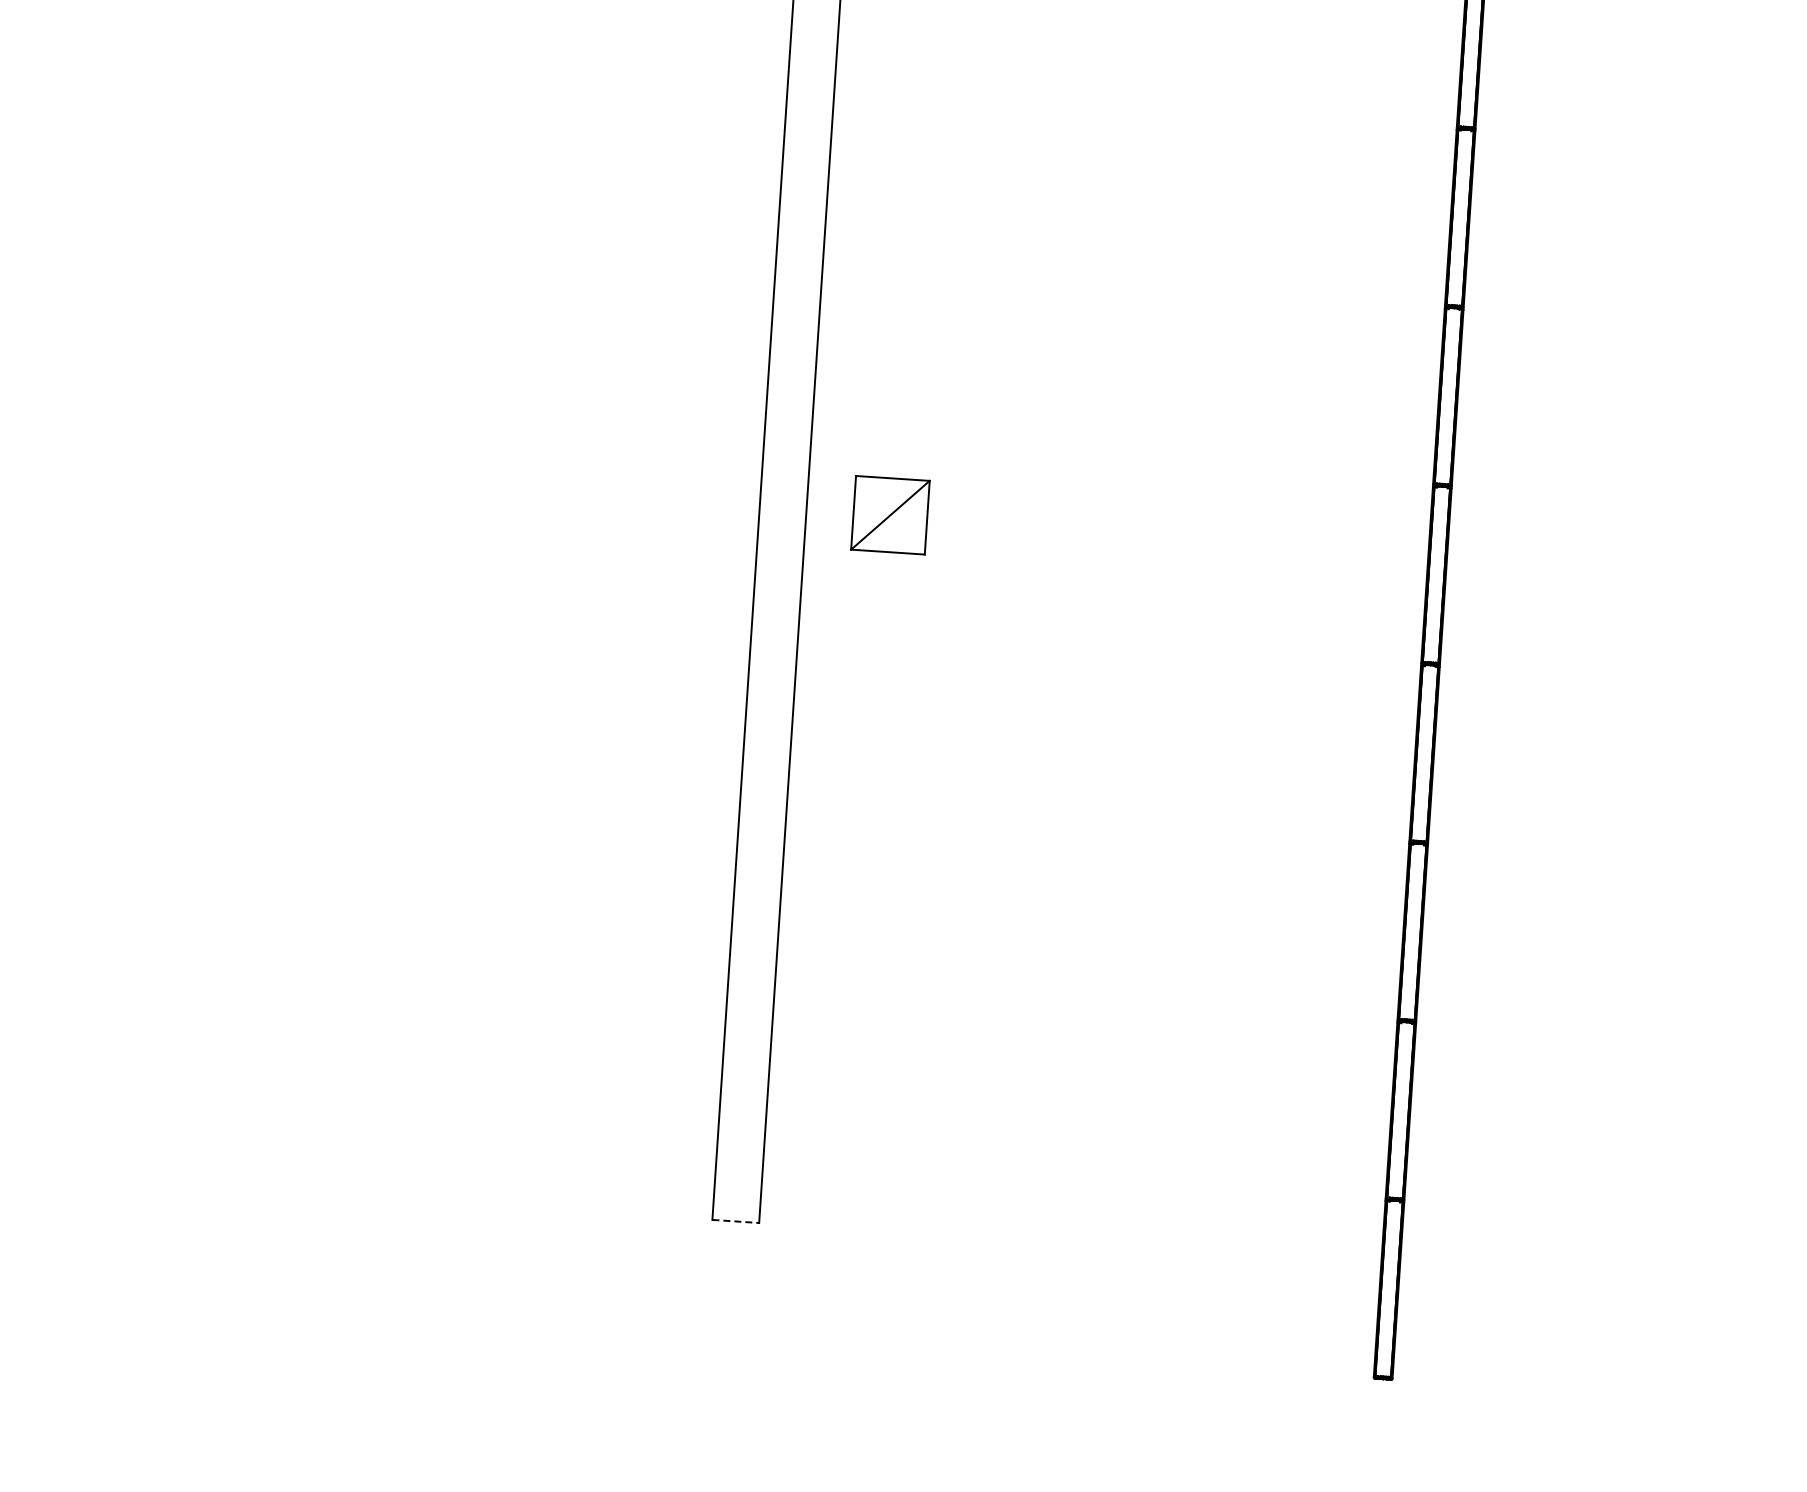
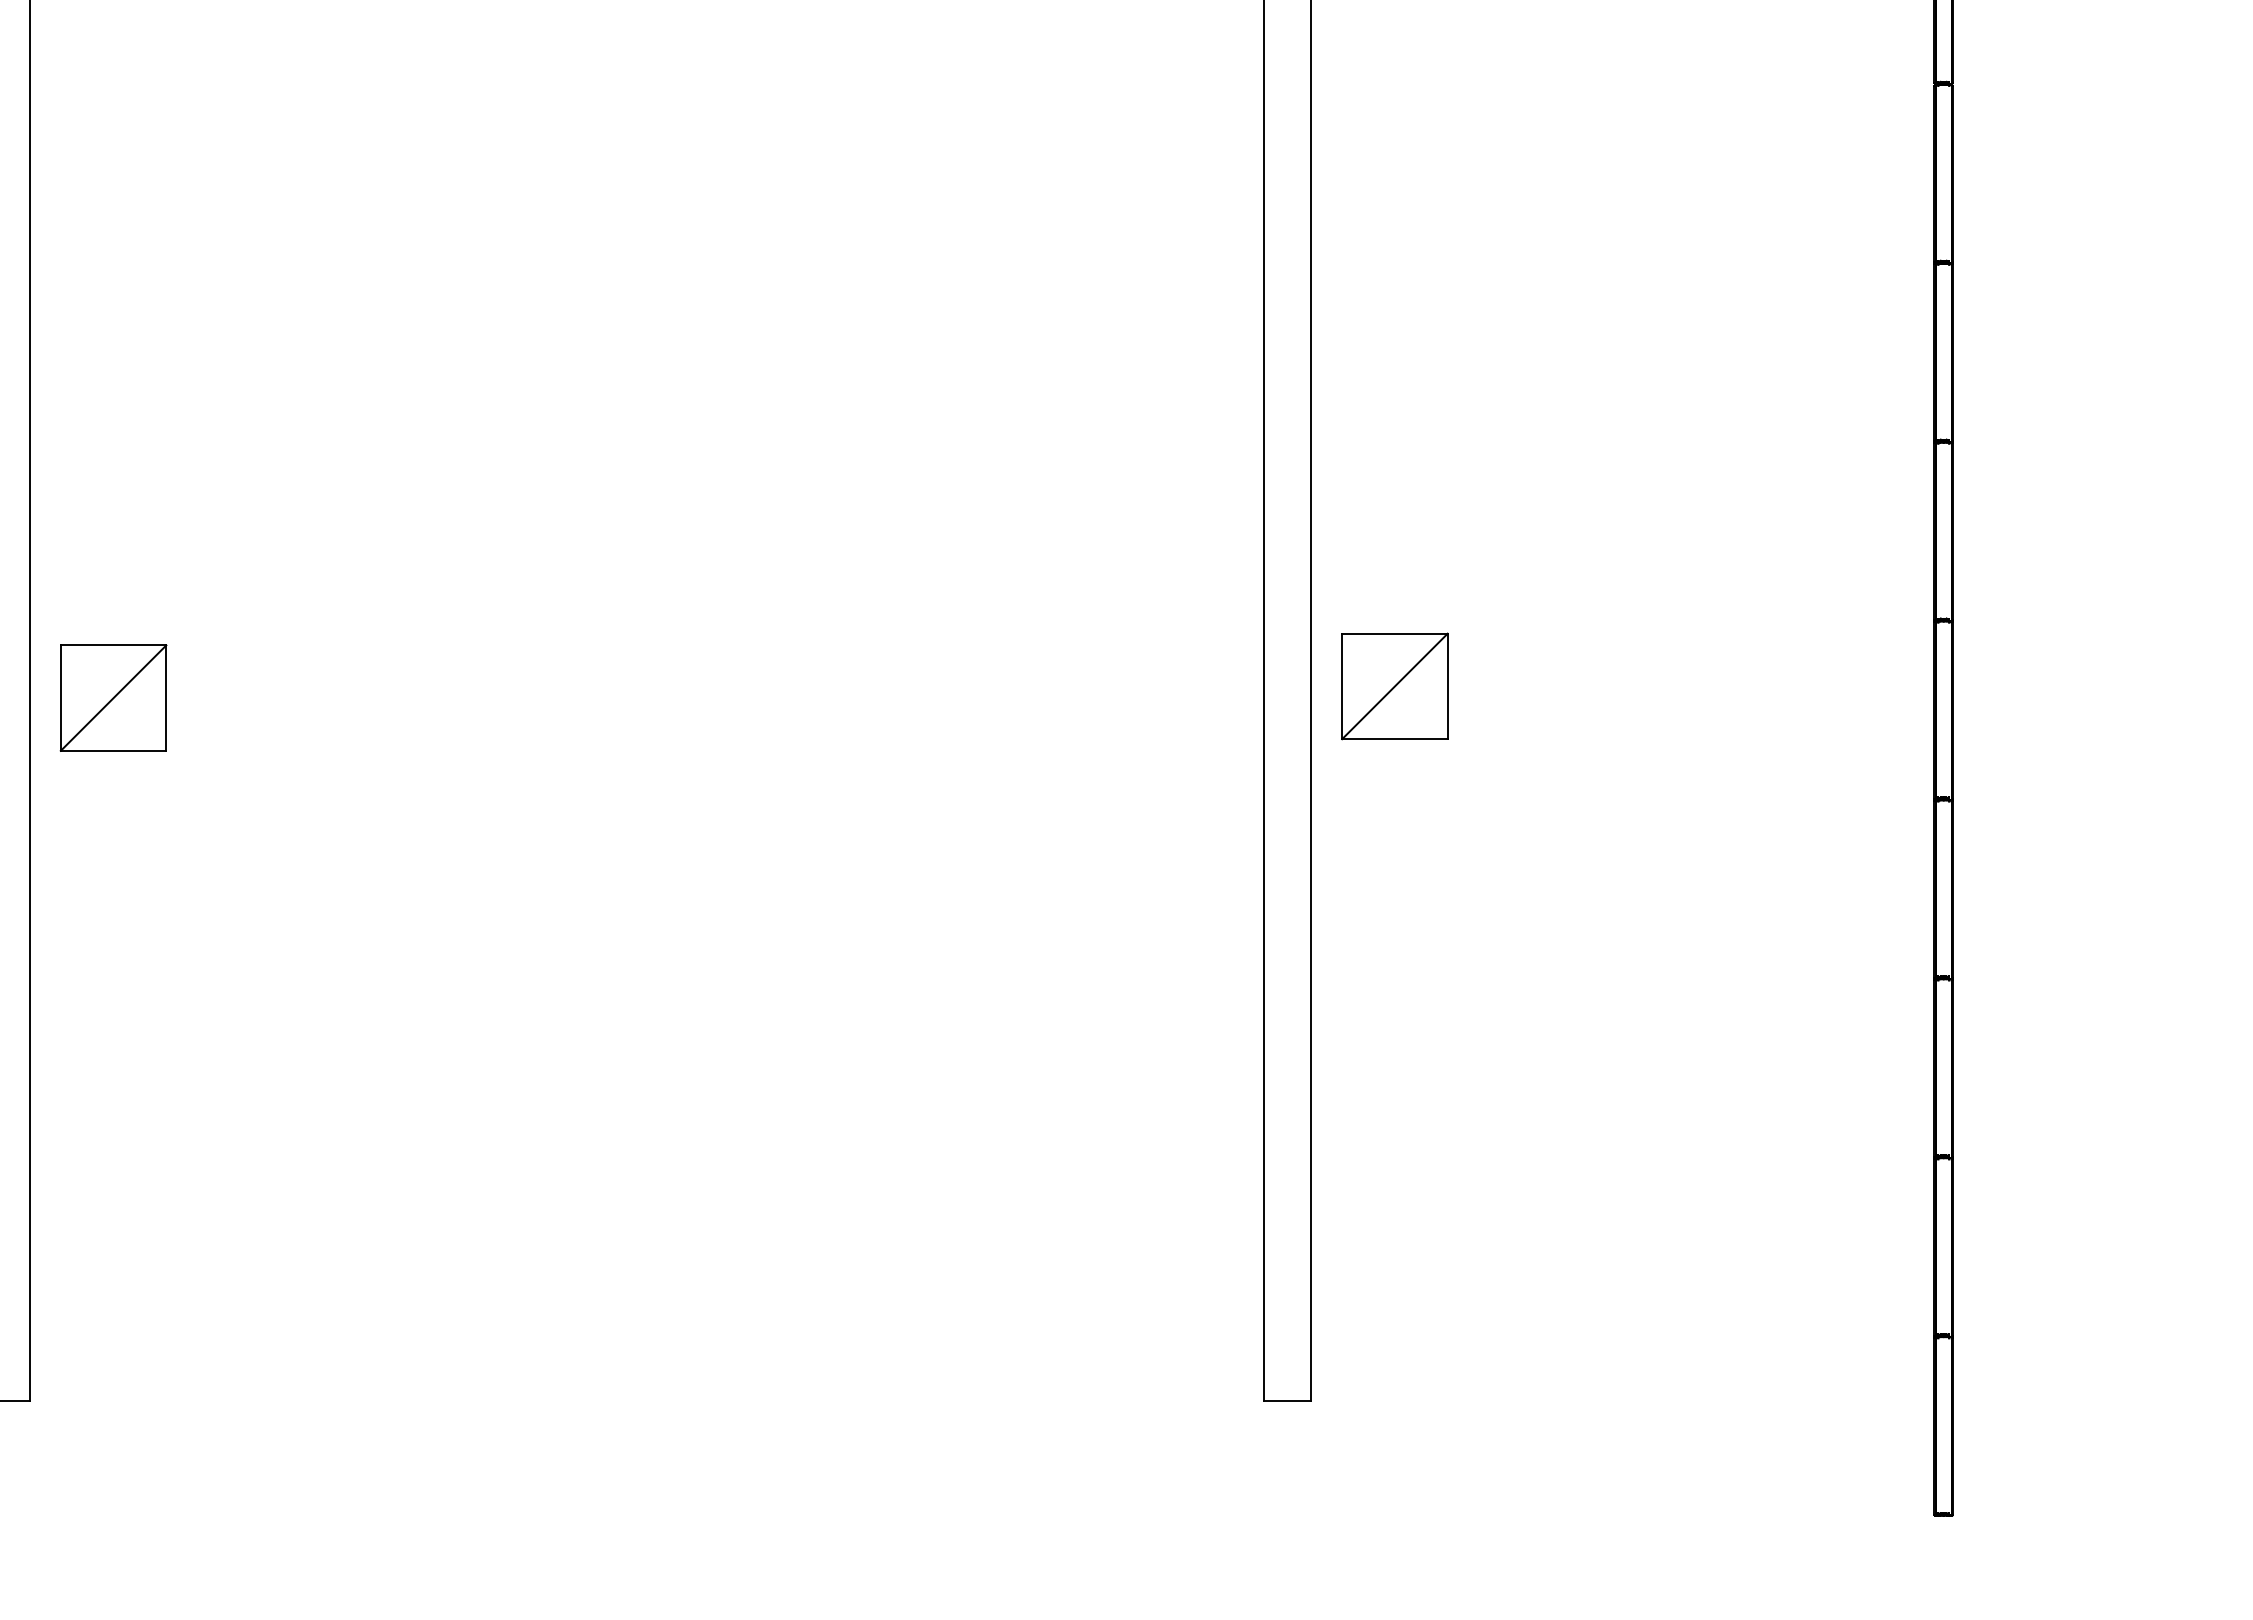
part: (889, 515) -> (1394, 686), size x1.43
line: (735, 1221) -> (1287, 1401), dashed -> solid

